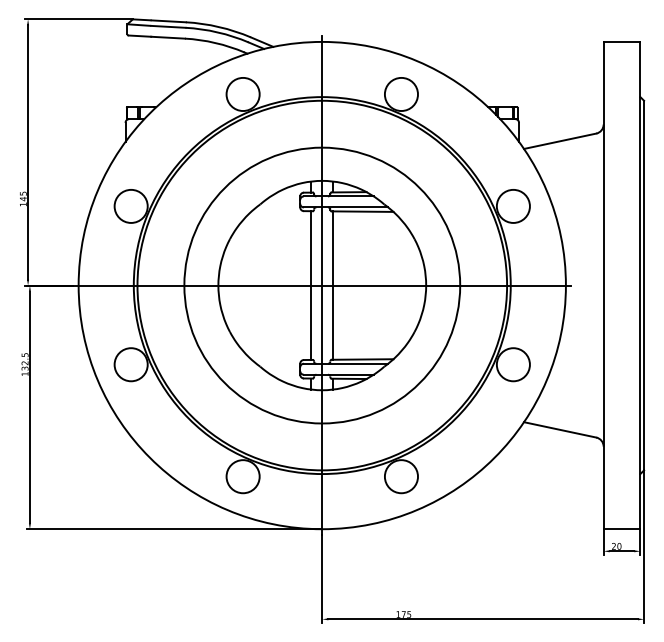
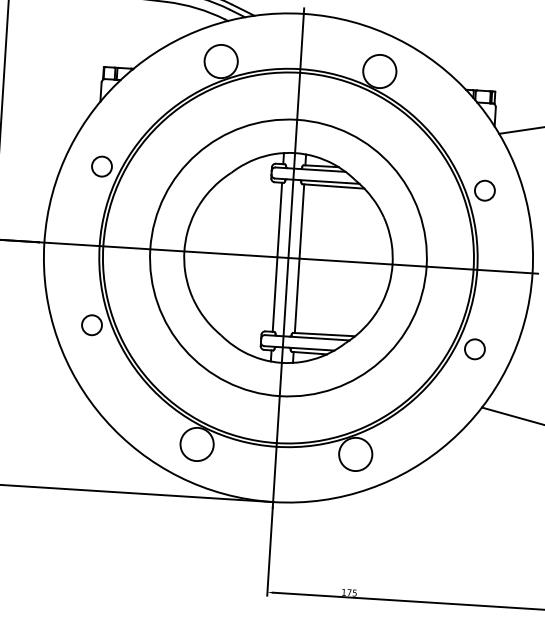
circle: (130, 205) -> (101, 165), size x0.6
circle: (512, 205) -> (484, 189), size x0.6
circle: (130, 364) -> (91, 324), size x0.6
circle: (512, 364) -> (474, 349), size x0.6

